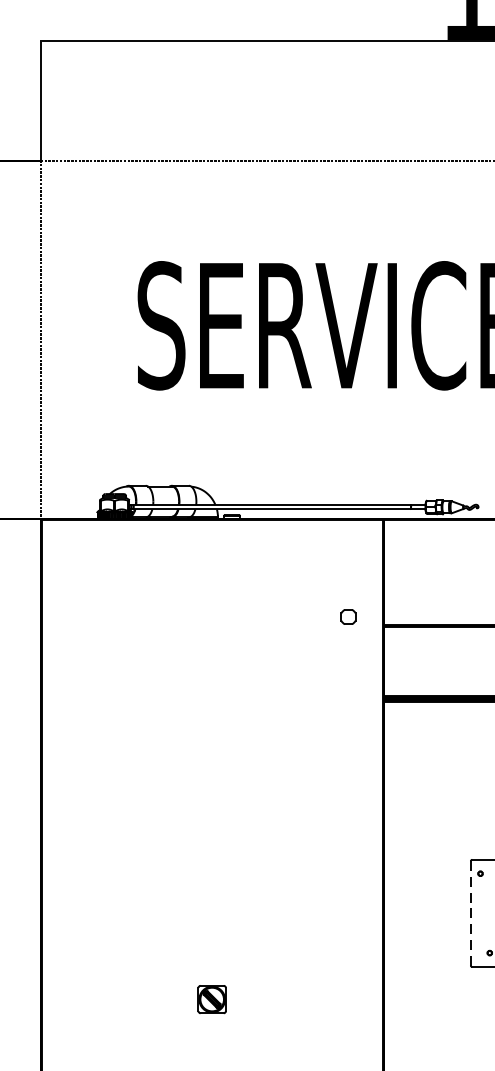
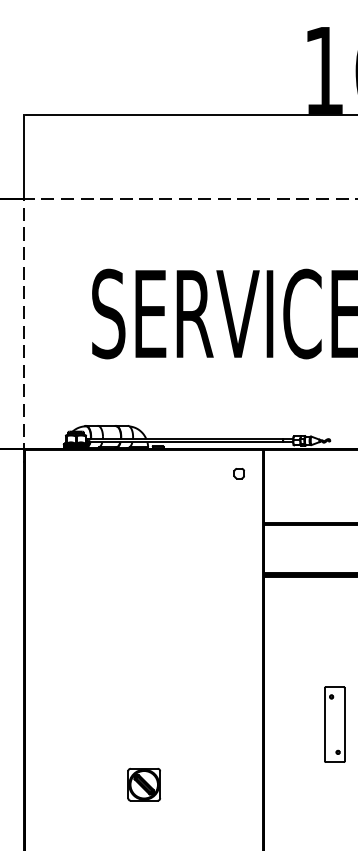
part: (347, 616) -> (238, 473), moved
line: (470, 914) -> (324, 725), dashed -> solid
part: (211, 999) -> (143, 784), size x1.67

